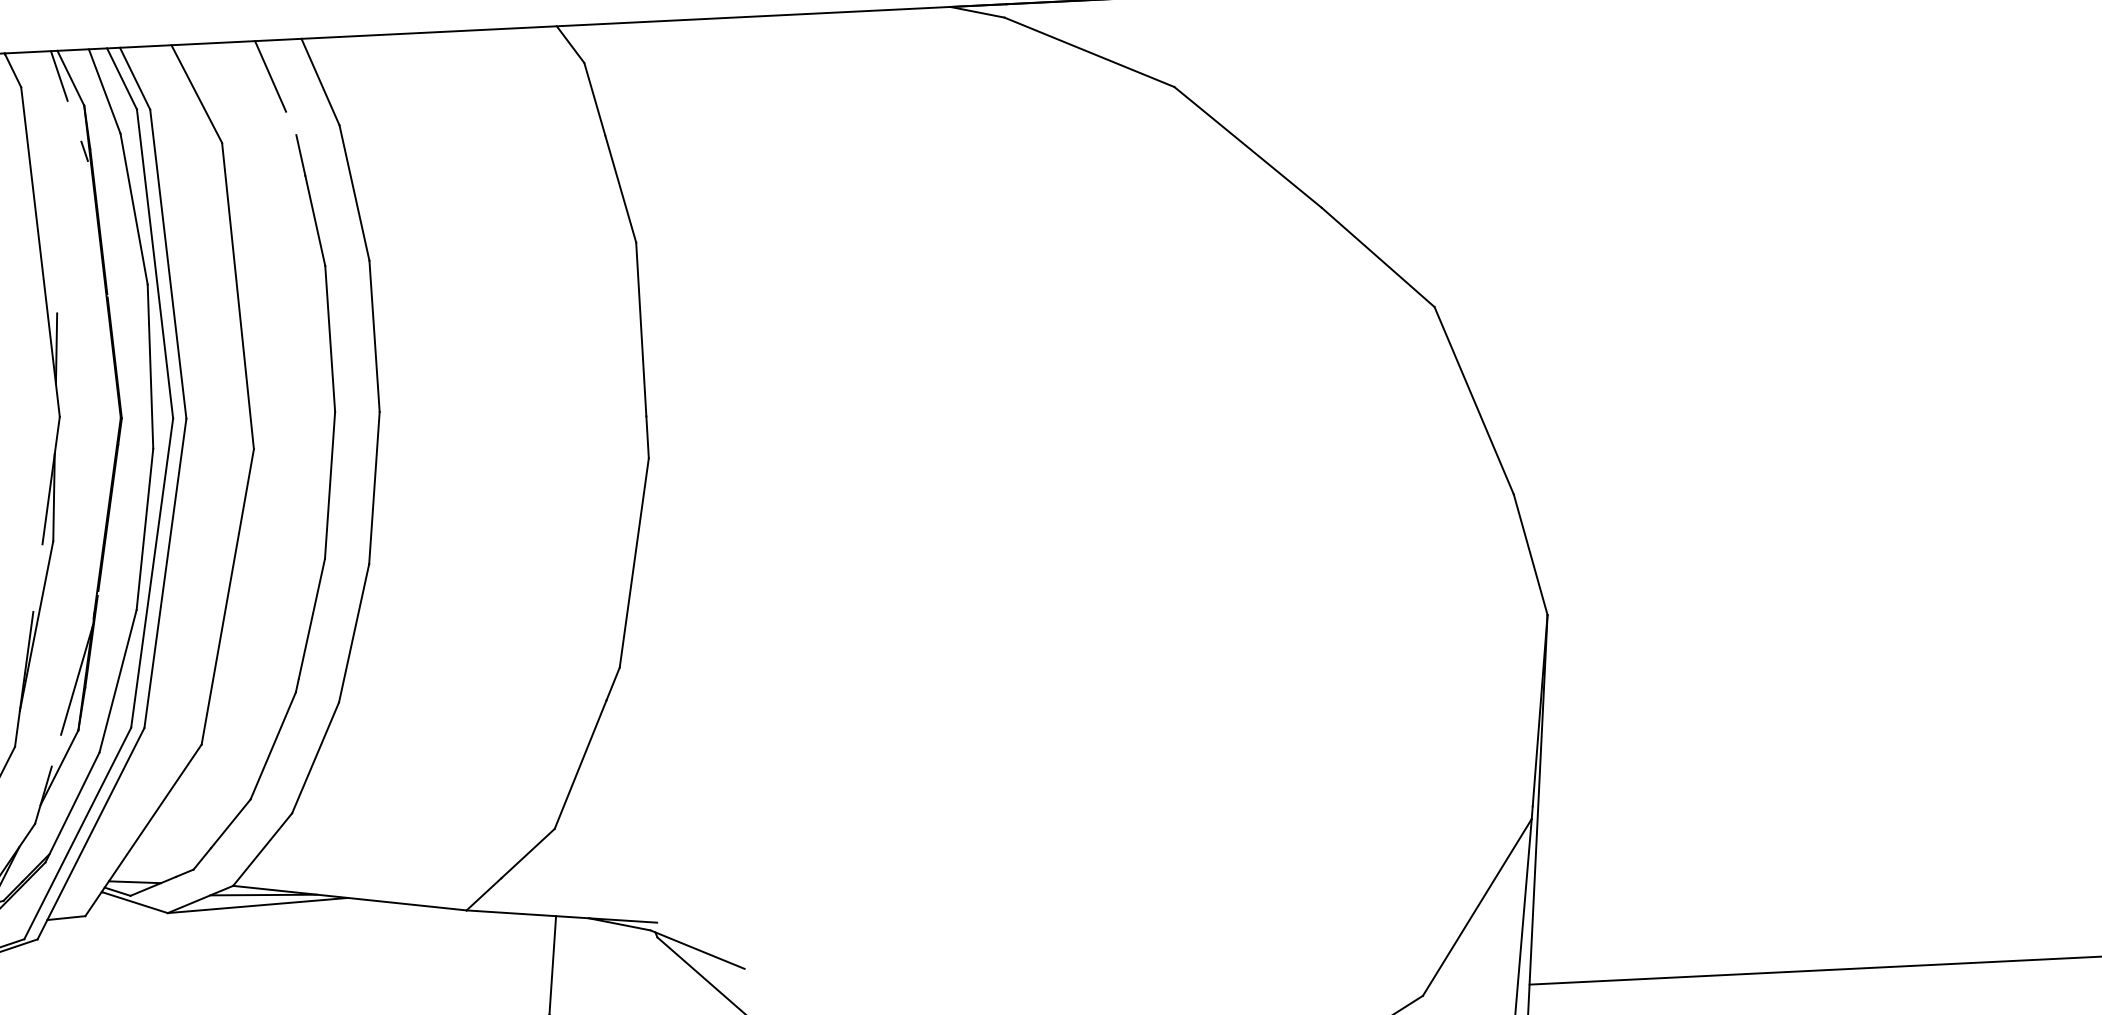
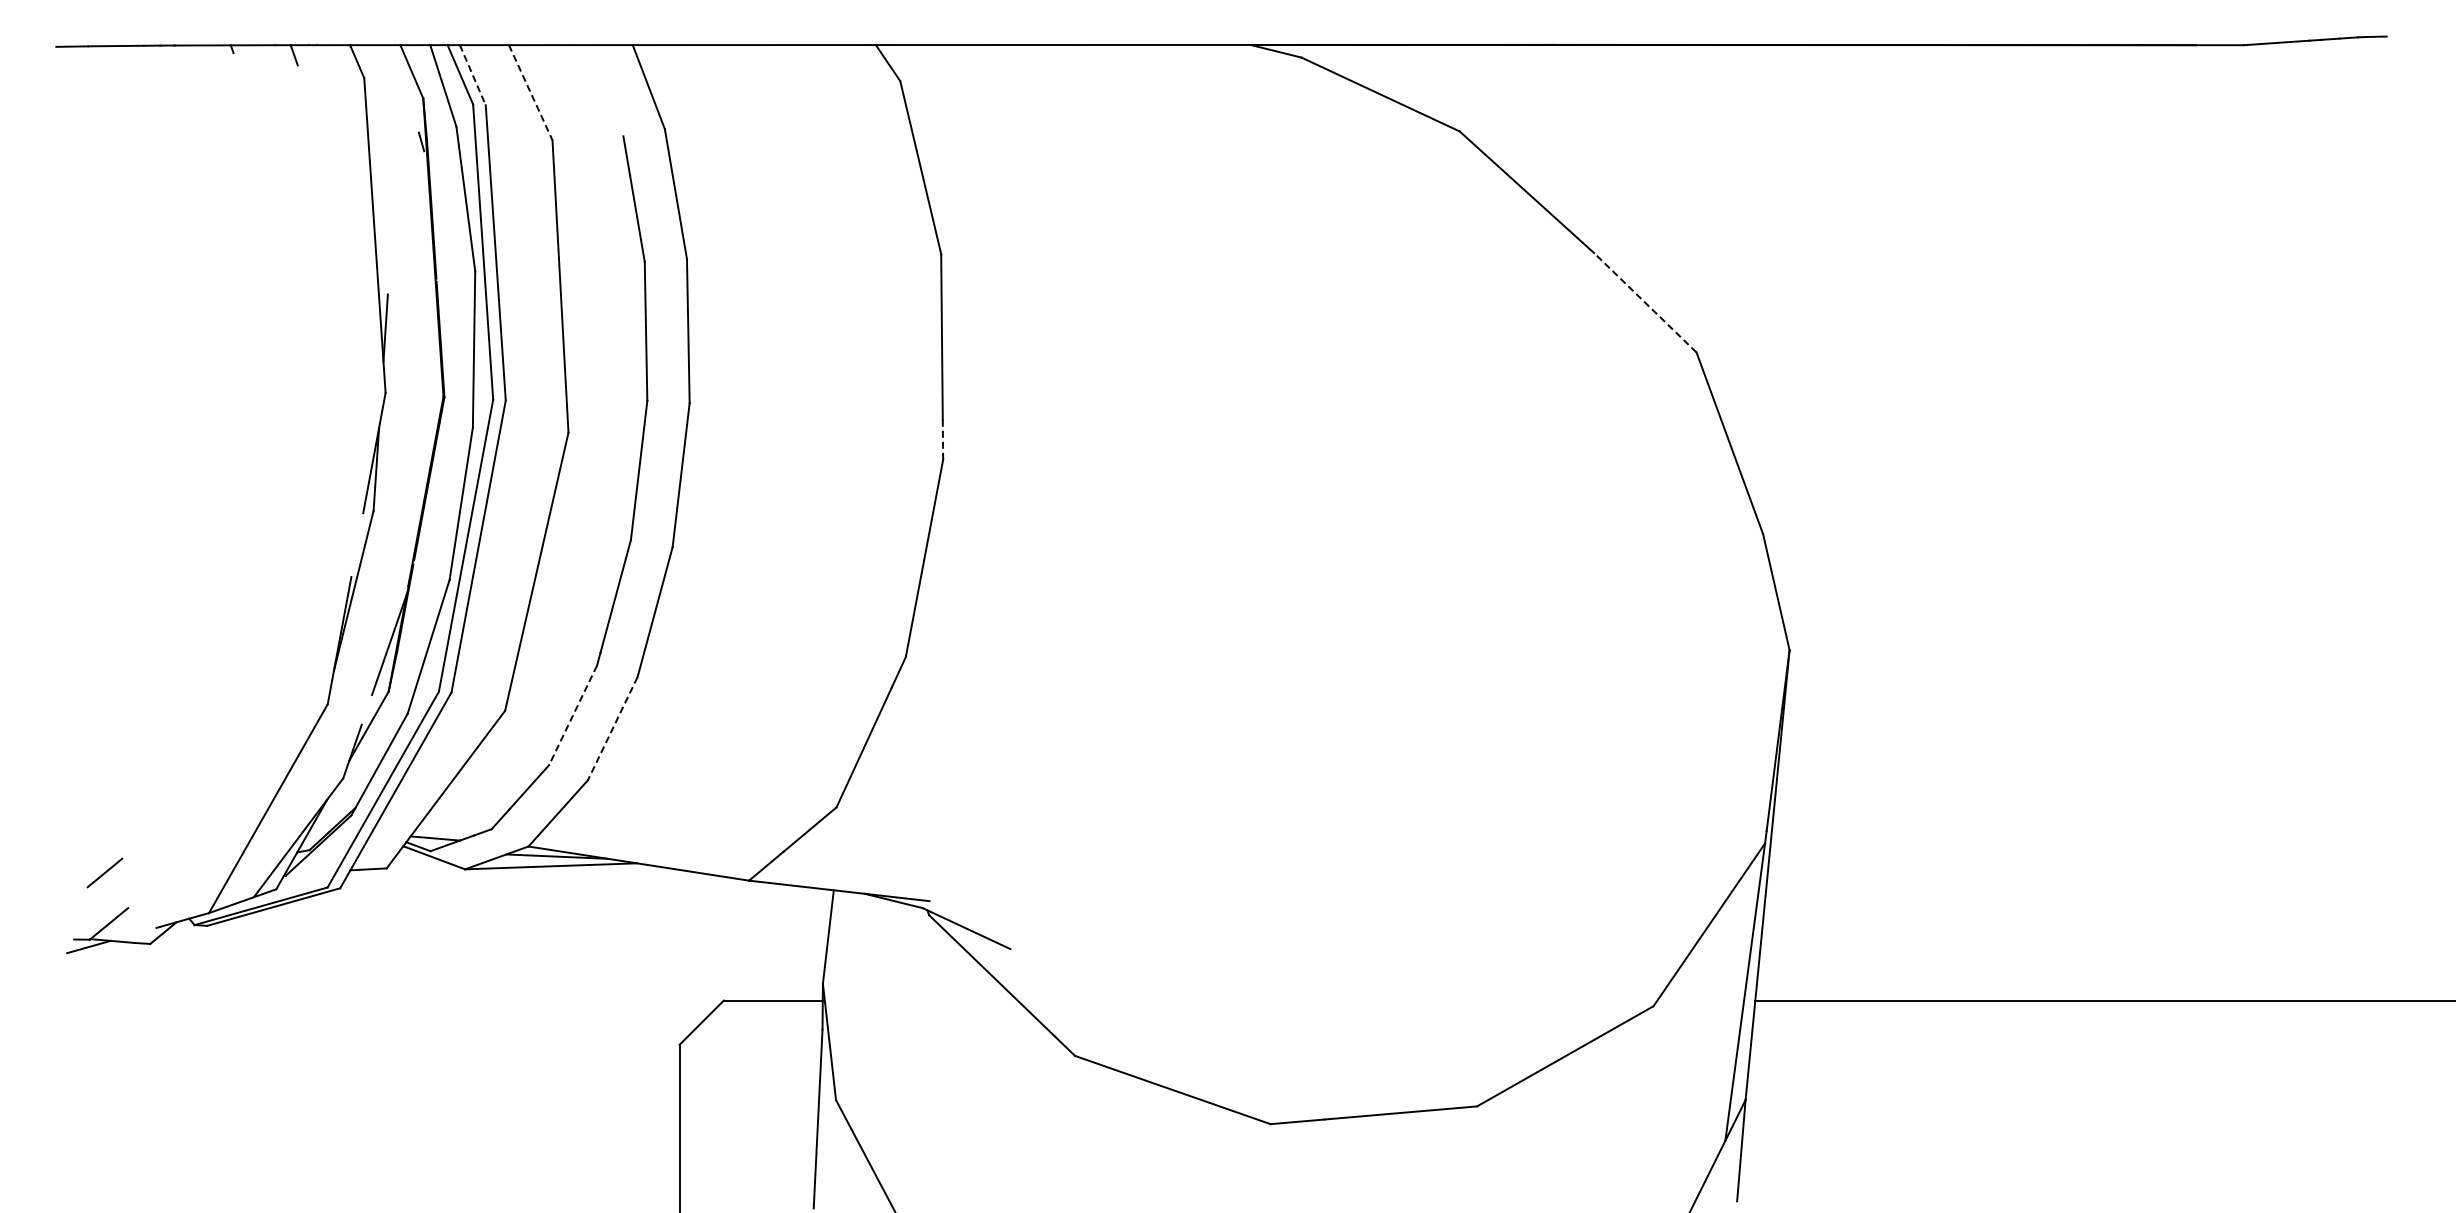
line: (58, 76) -> (400, 69), removed
line: (270, 76) -> (601, 79), removed
line: (134, 79) -> (472, 75), solid -> dashed
line: (196, 94) -> (530, 93), solid -> dashed
line: (1377, 257) -> (1644, 302), solid -> dashed
line: (647, 437) -> (942, 439), solid -> dashed
line: (272, 746) -> (572, 715), solid -> dashed
line: (315, 758) -> (612, 729), solid -> dashed

